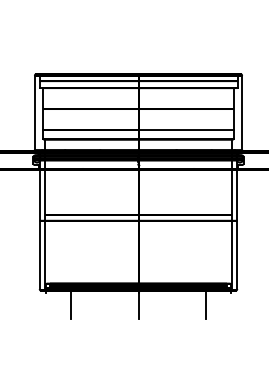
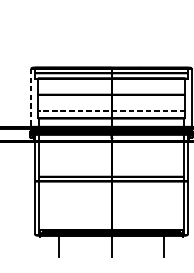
line: (34, 112) -> (31, 97), solid -> dashed
arc: (86, 130) -> (71, 111), solid -> dashed

